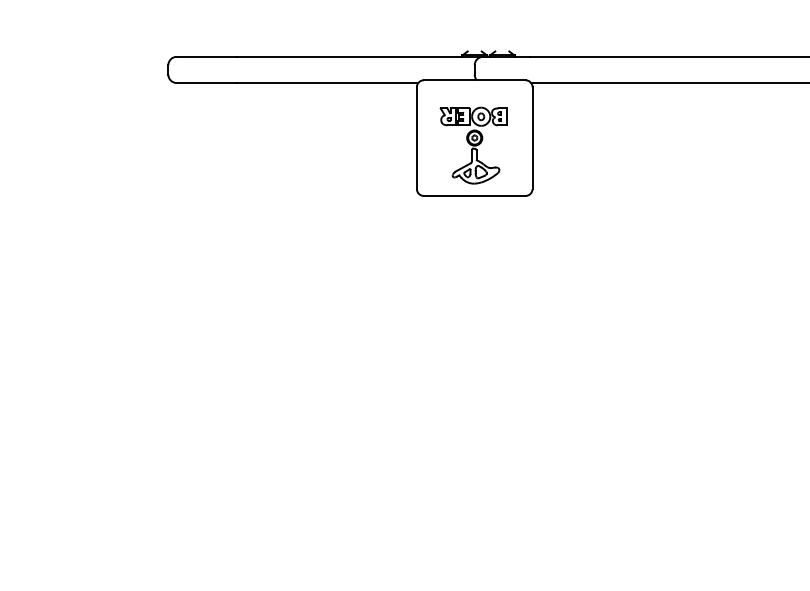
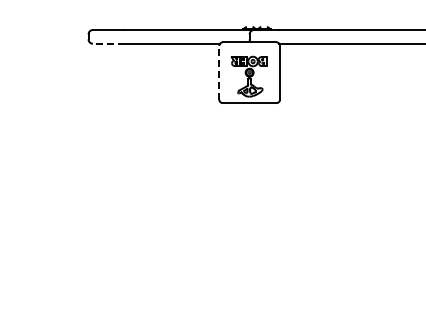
line: (206, 82) -> (108, 43), solid -> dashed
line: (417, 137) -> (219, 72), solid -> dashed

